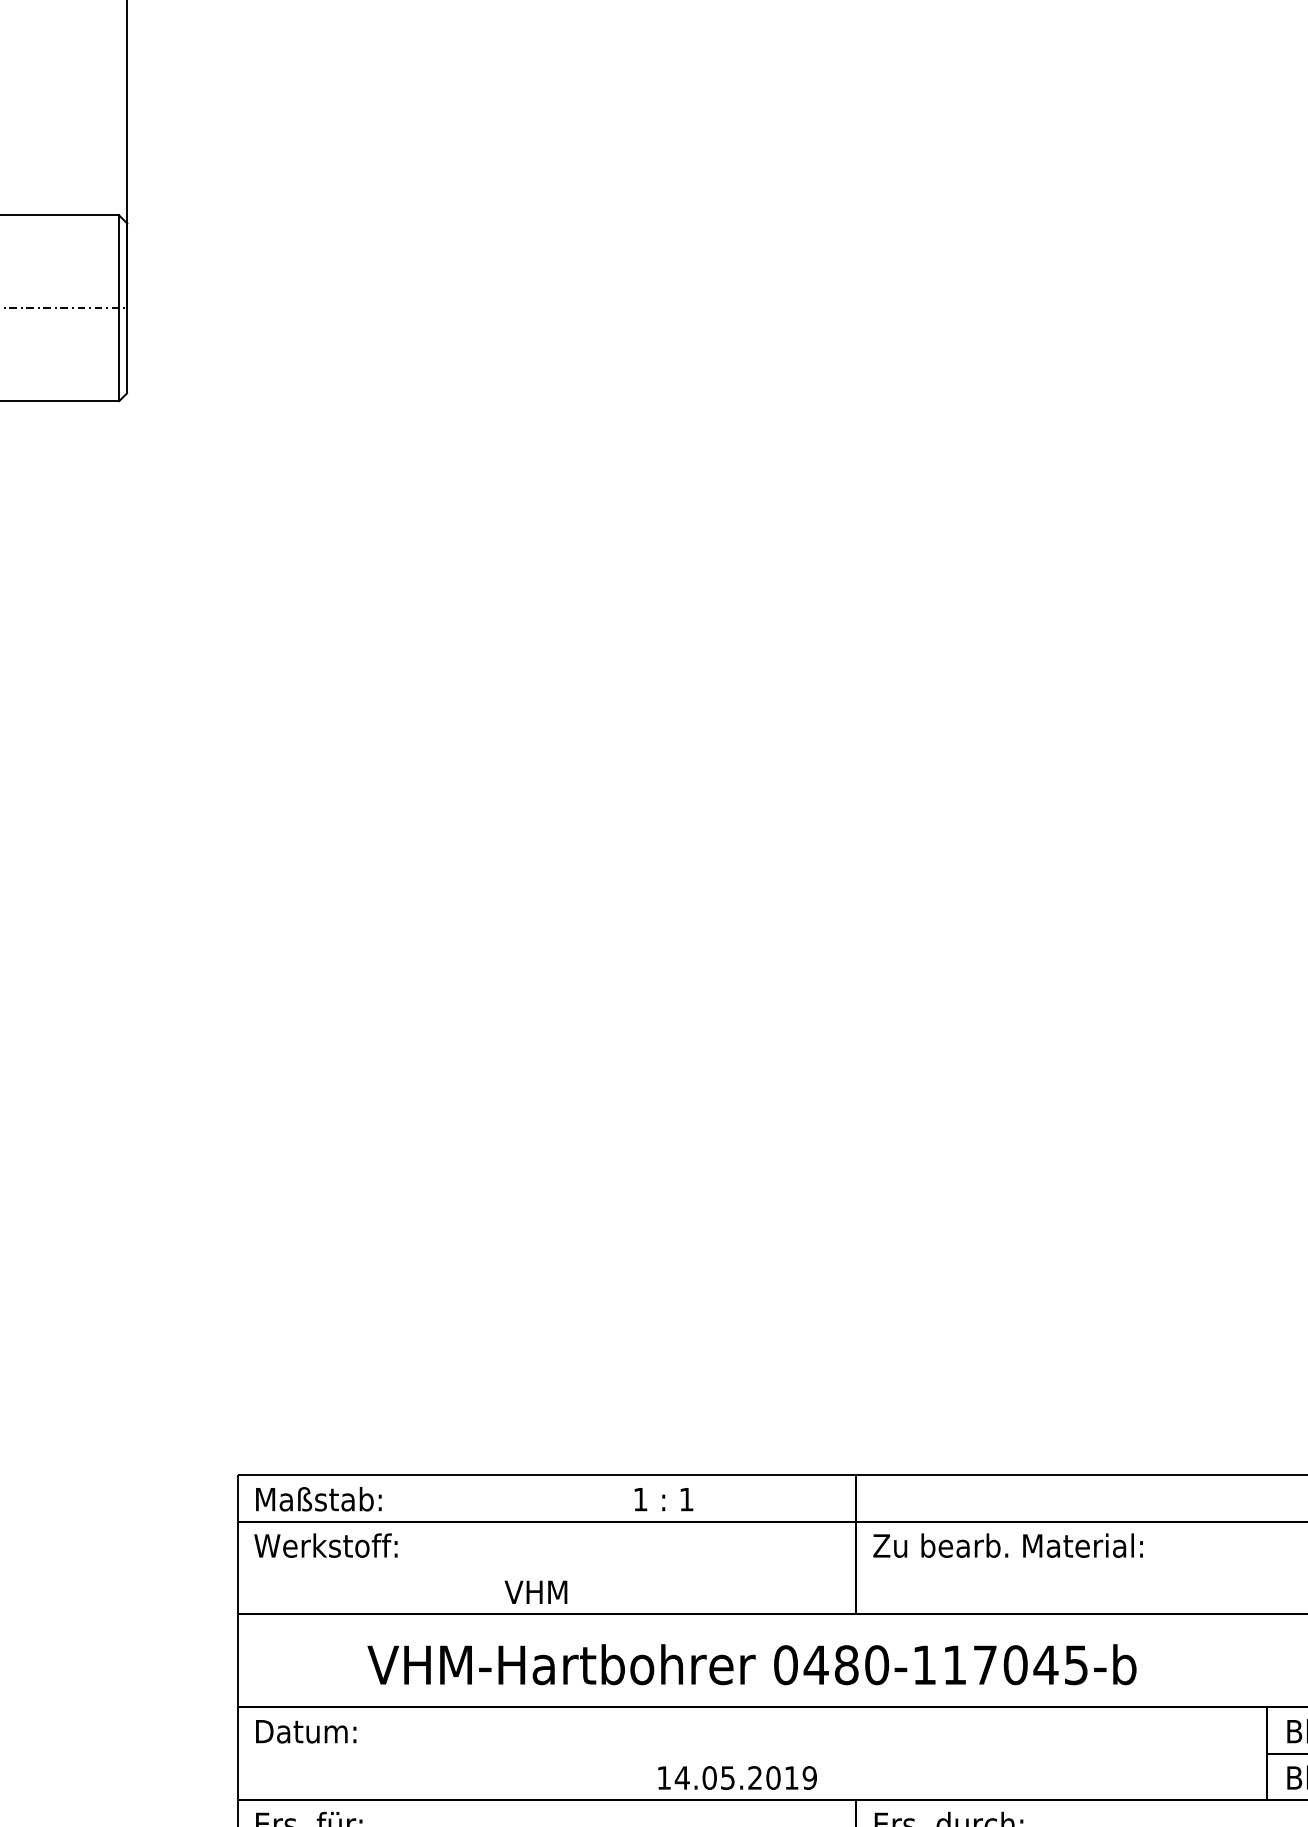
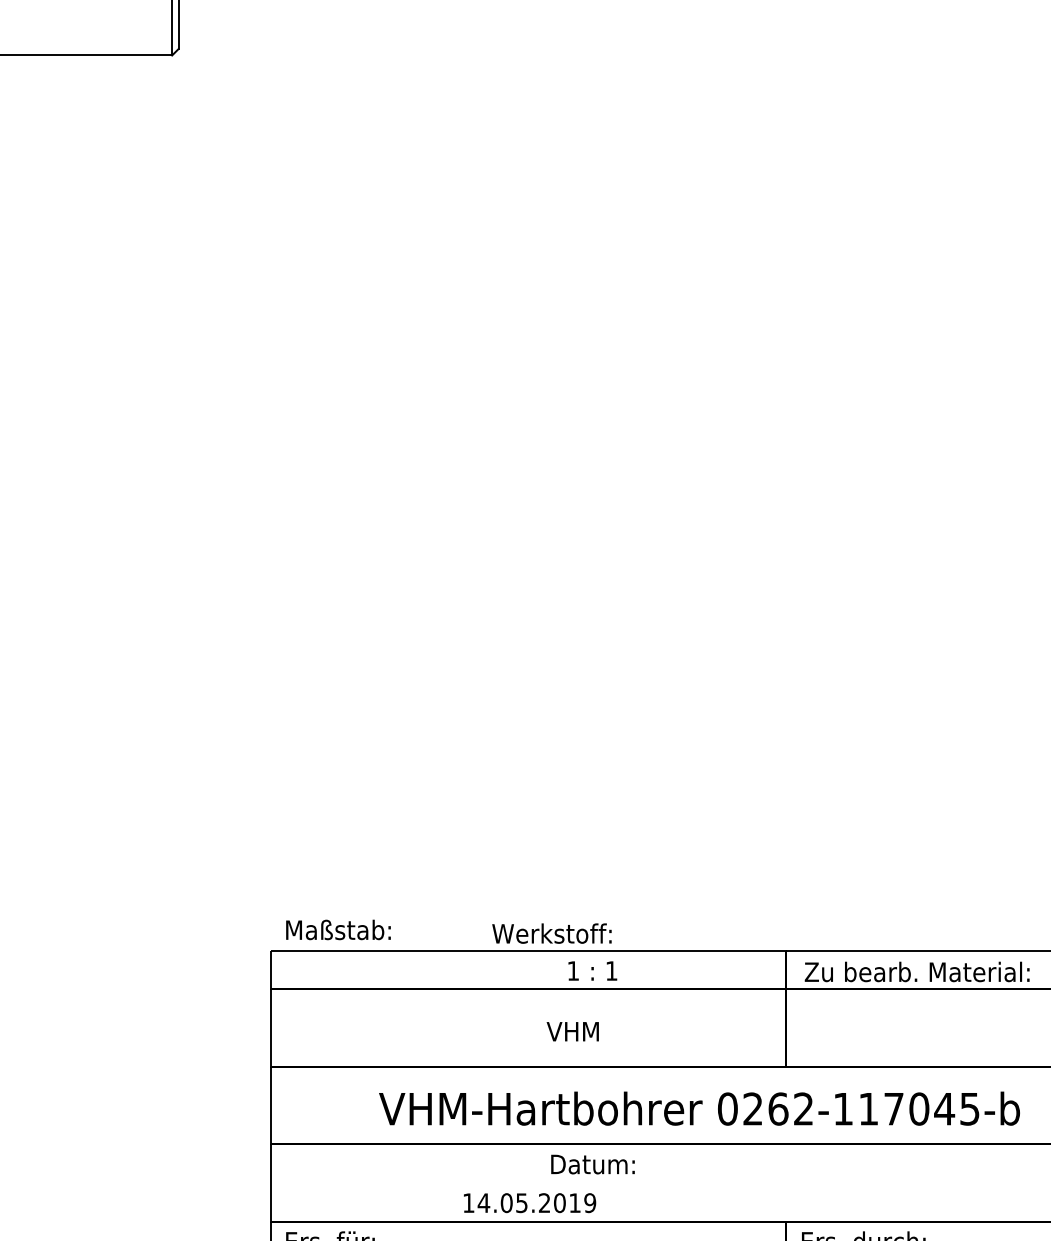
text: (318, 1499) -> (338, 930), moved
text: (663, 1499) -> (592, 970), moved
text: (325, 1545) -> (551, 933), moved
text: (1007, 1545) -> (916, 971), moved
text: (535, 1591) -> (572, 1031), moved
text: (846, 1665) -> (778, 1109), 0480-117045-b -> 0262-117045-b
text: (306, 1731) -> (593, 1164), moved
text: (737, 1777) -> (529, 1202), moved

